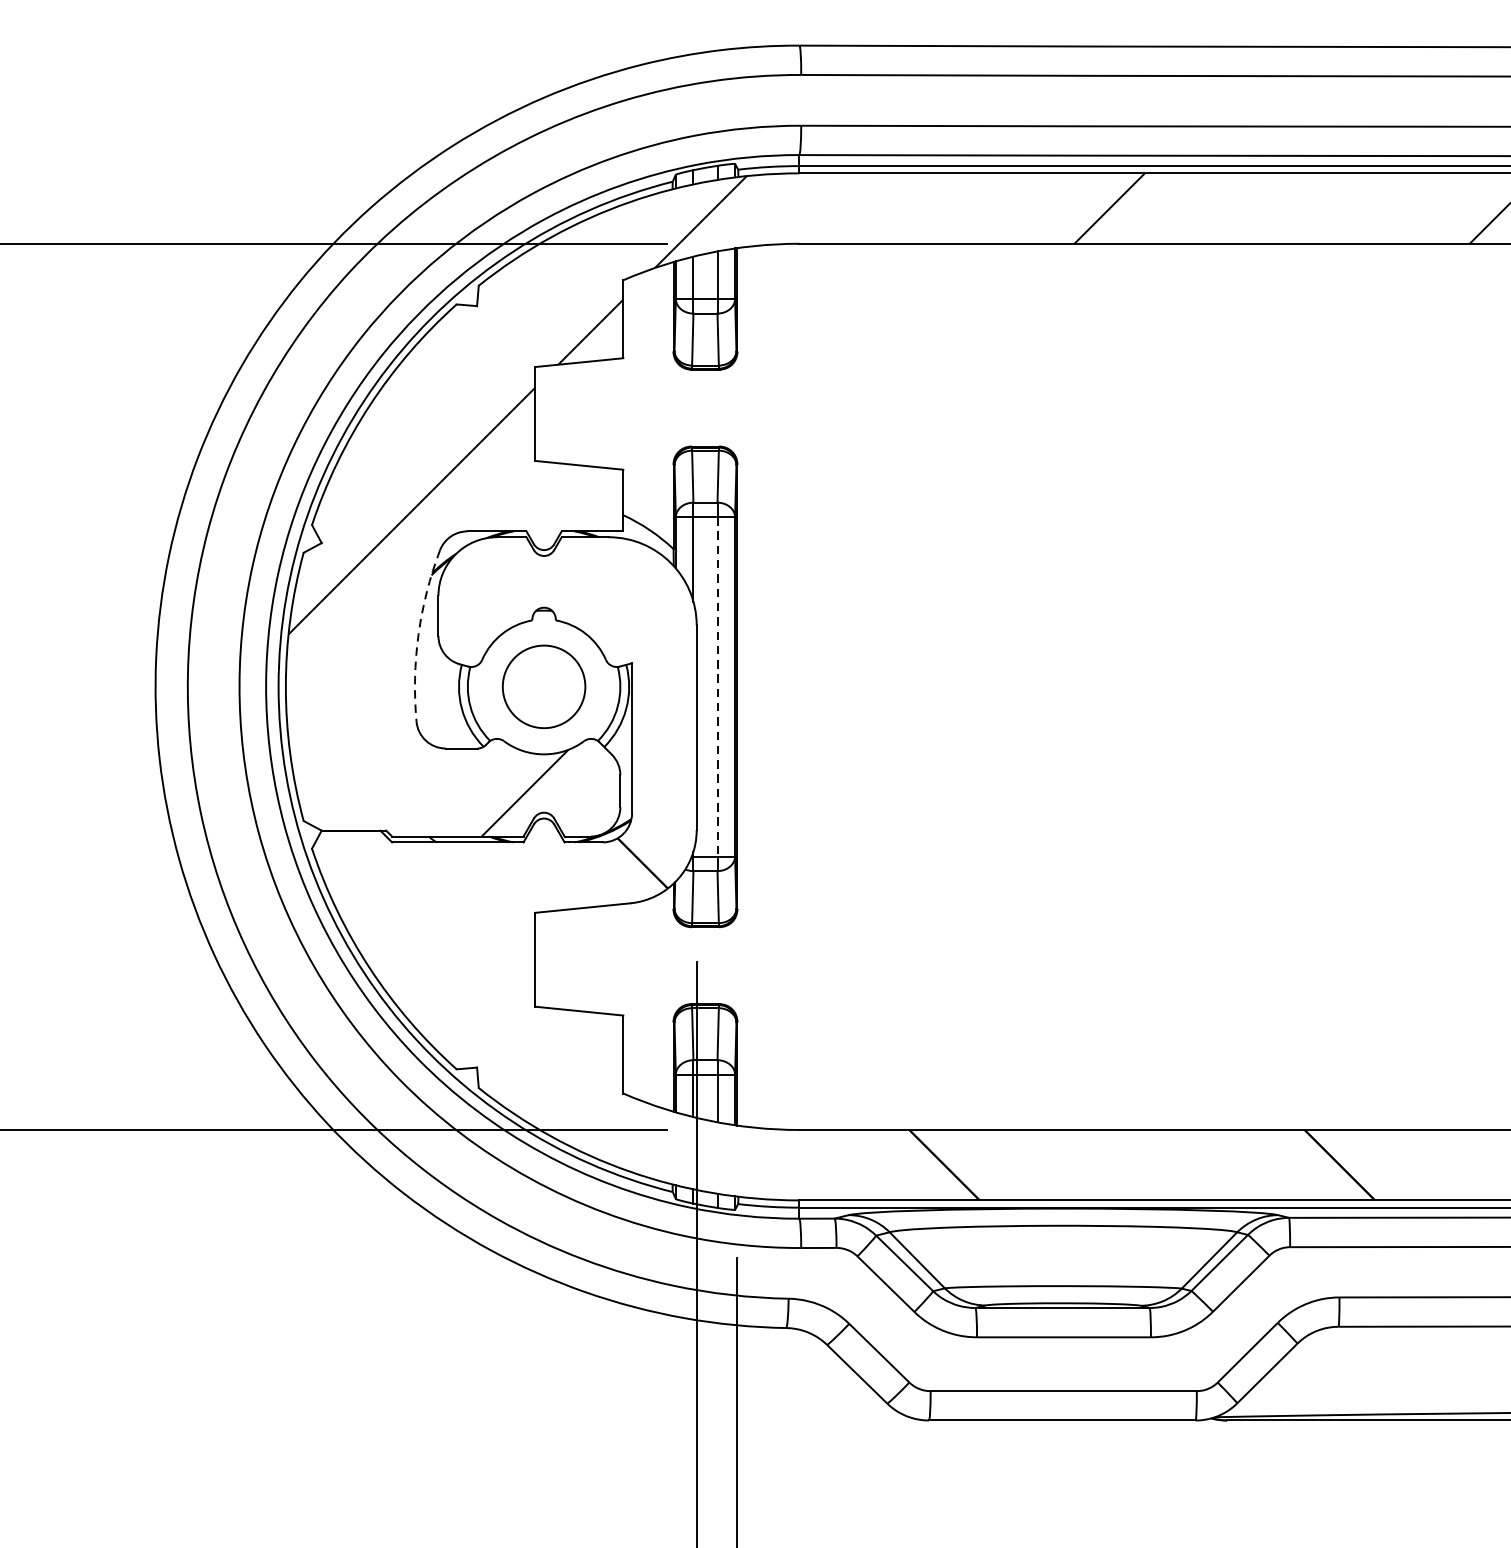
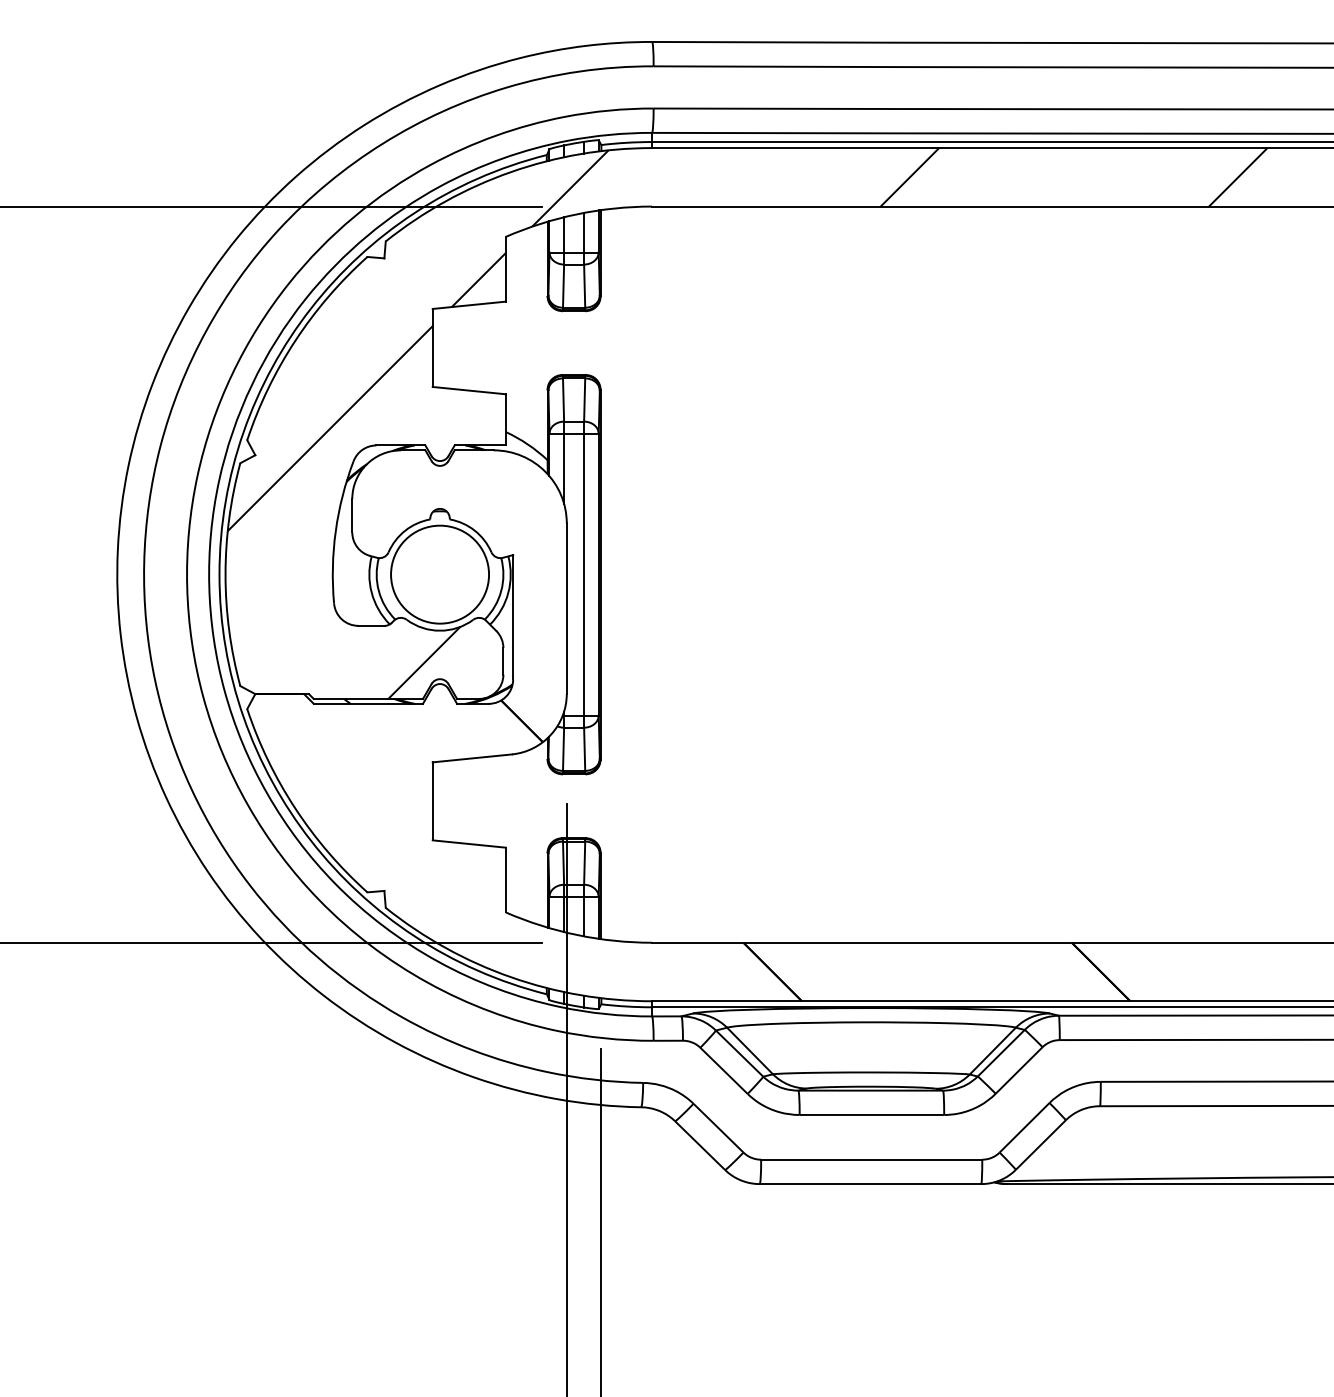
arc: (418, 634) -> (335, 531), dashed -> solid
circle: (544, 686) -> (440, 574), size x1.43
line: (717, 686) -> (584, 574), dashed -> solid

